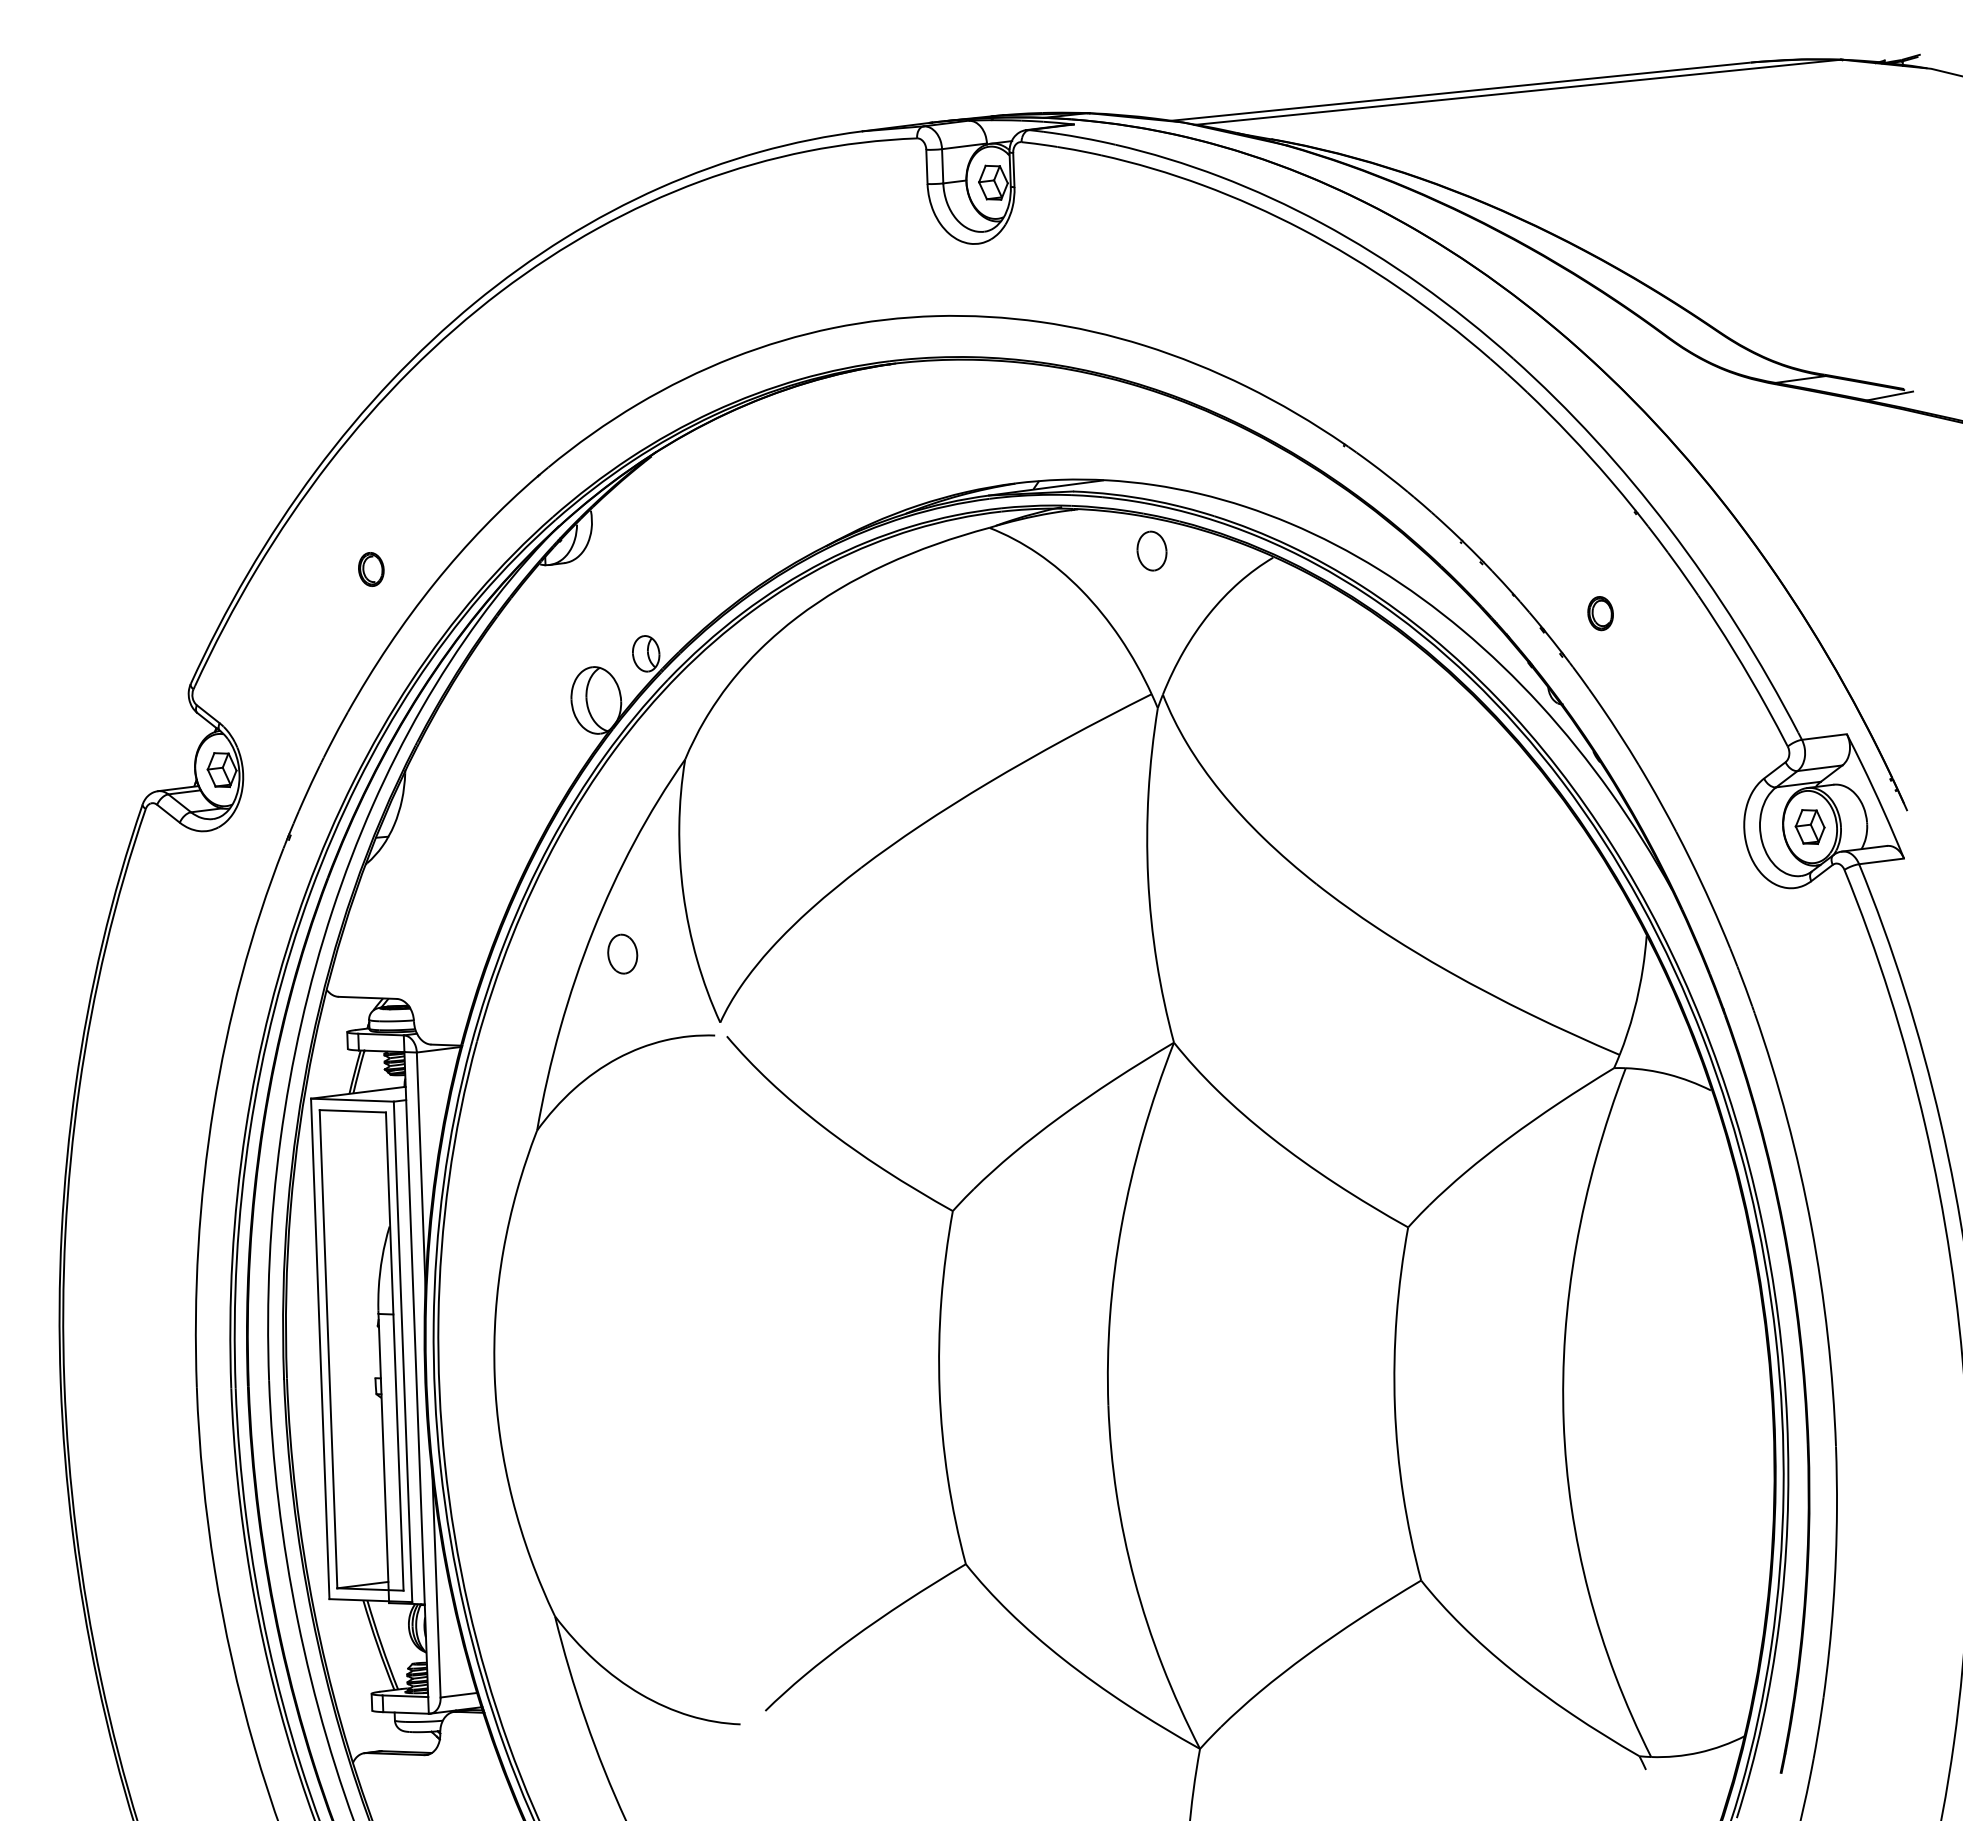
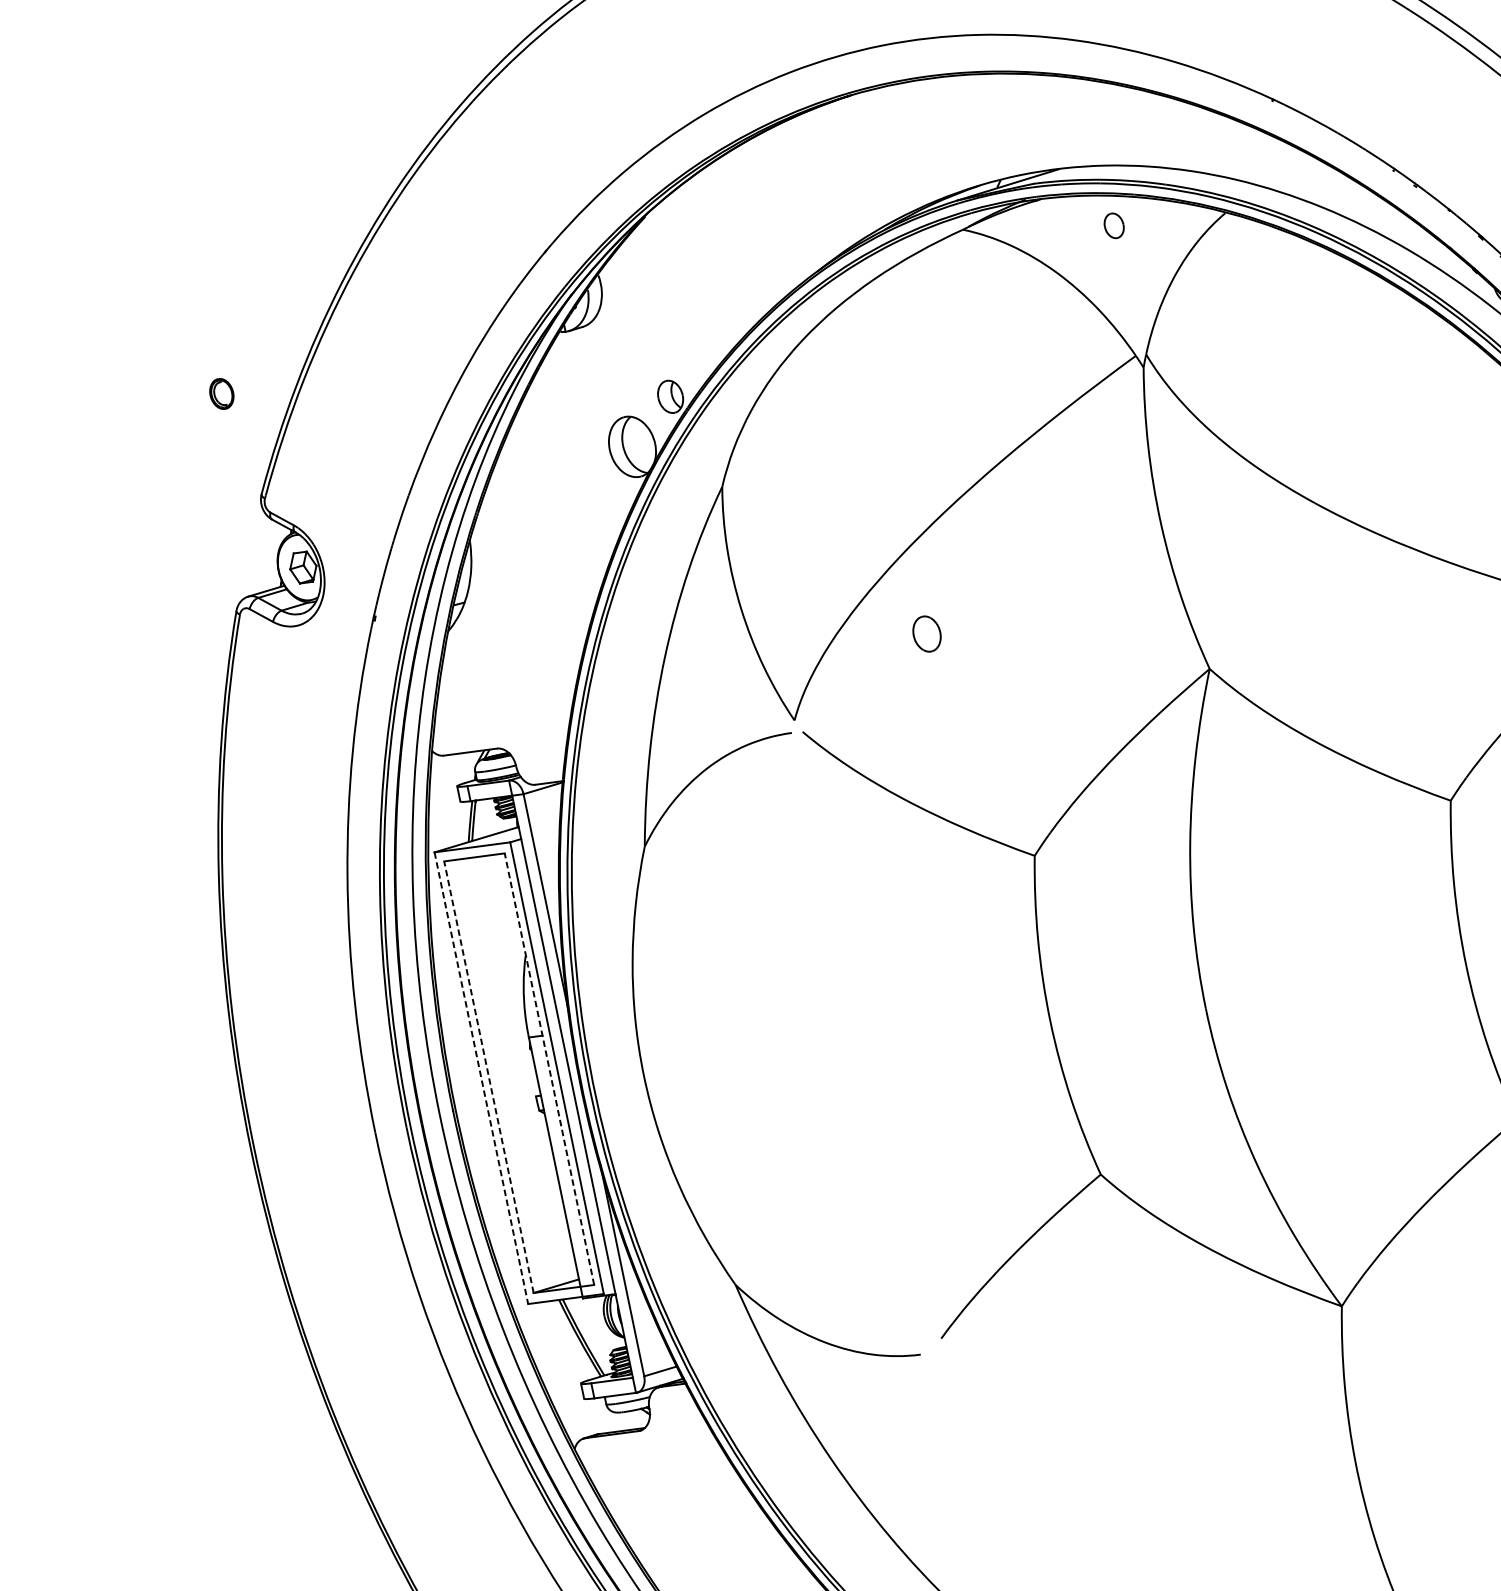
part: (1151, 550) -> (1113, 225), size x0.7
part: (371, 569) -> (222, 393), moved
part: (622, 953) -> (926, 633), moved
line: (328, 1348) -> (488, 1076), solid -> dashed
line: (320, 1349) -> (481, 1078), solid -> dashed
line: (394, 1351) -> (549, 1069), solid -> dashed

